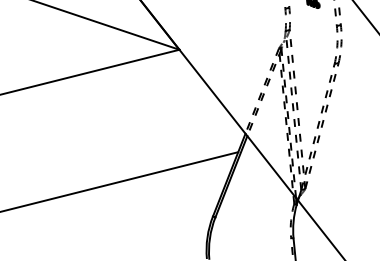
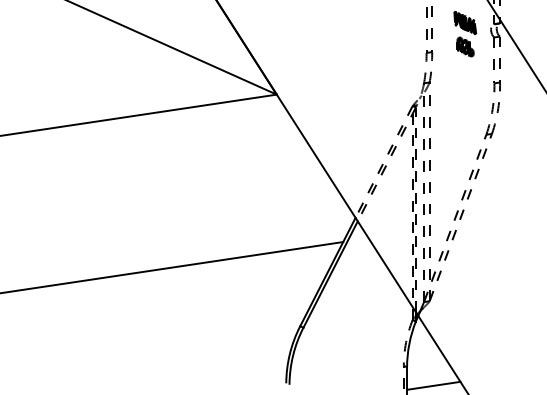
line: (314, 250) -> (433, 385), added

